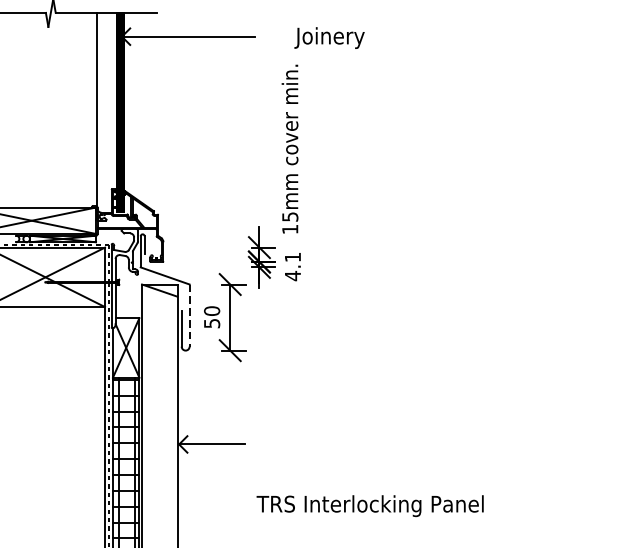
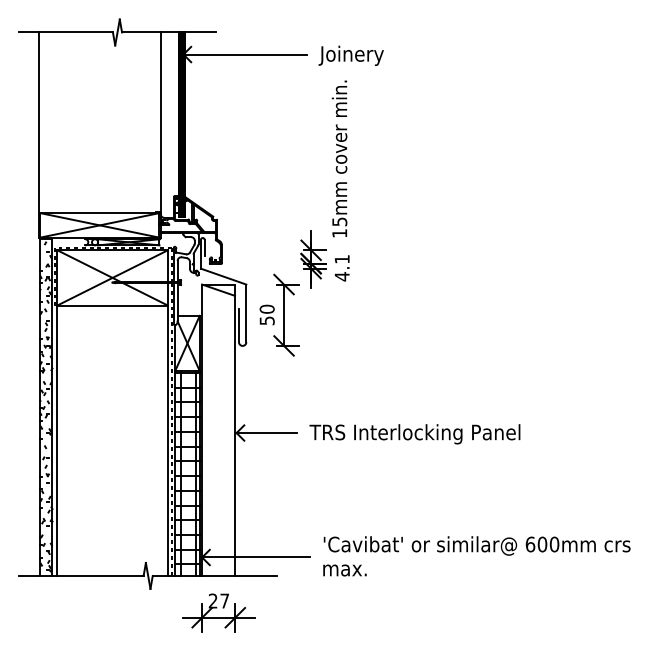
text: (328, 37) -> (350, 55), moved
line: (189, 315) -> (246, 313), dashed -> solid
text: (369, 506) -> (414, 434), moved

